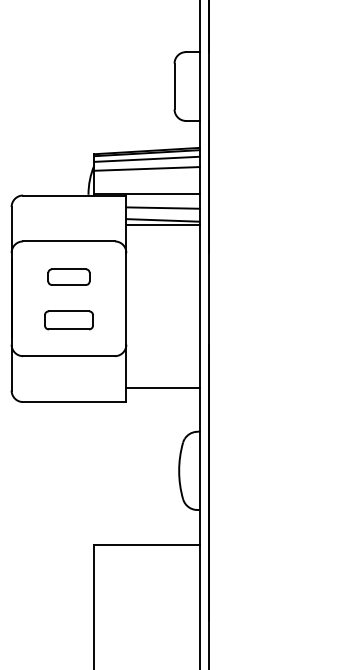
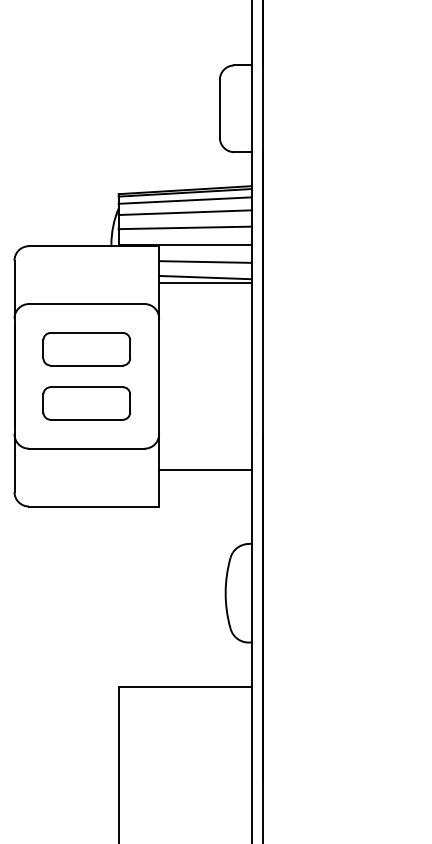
line: (146, 180) -> (184, 227), added
part: (68, 276) -> (86, 348), size x1.67
part: (68, 320) -> (86, 403), size x1.43
line: (162, 387) -> (204, 469), moved

